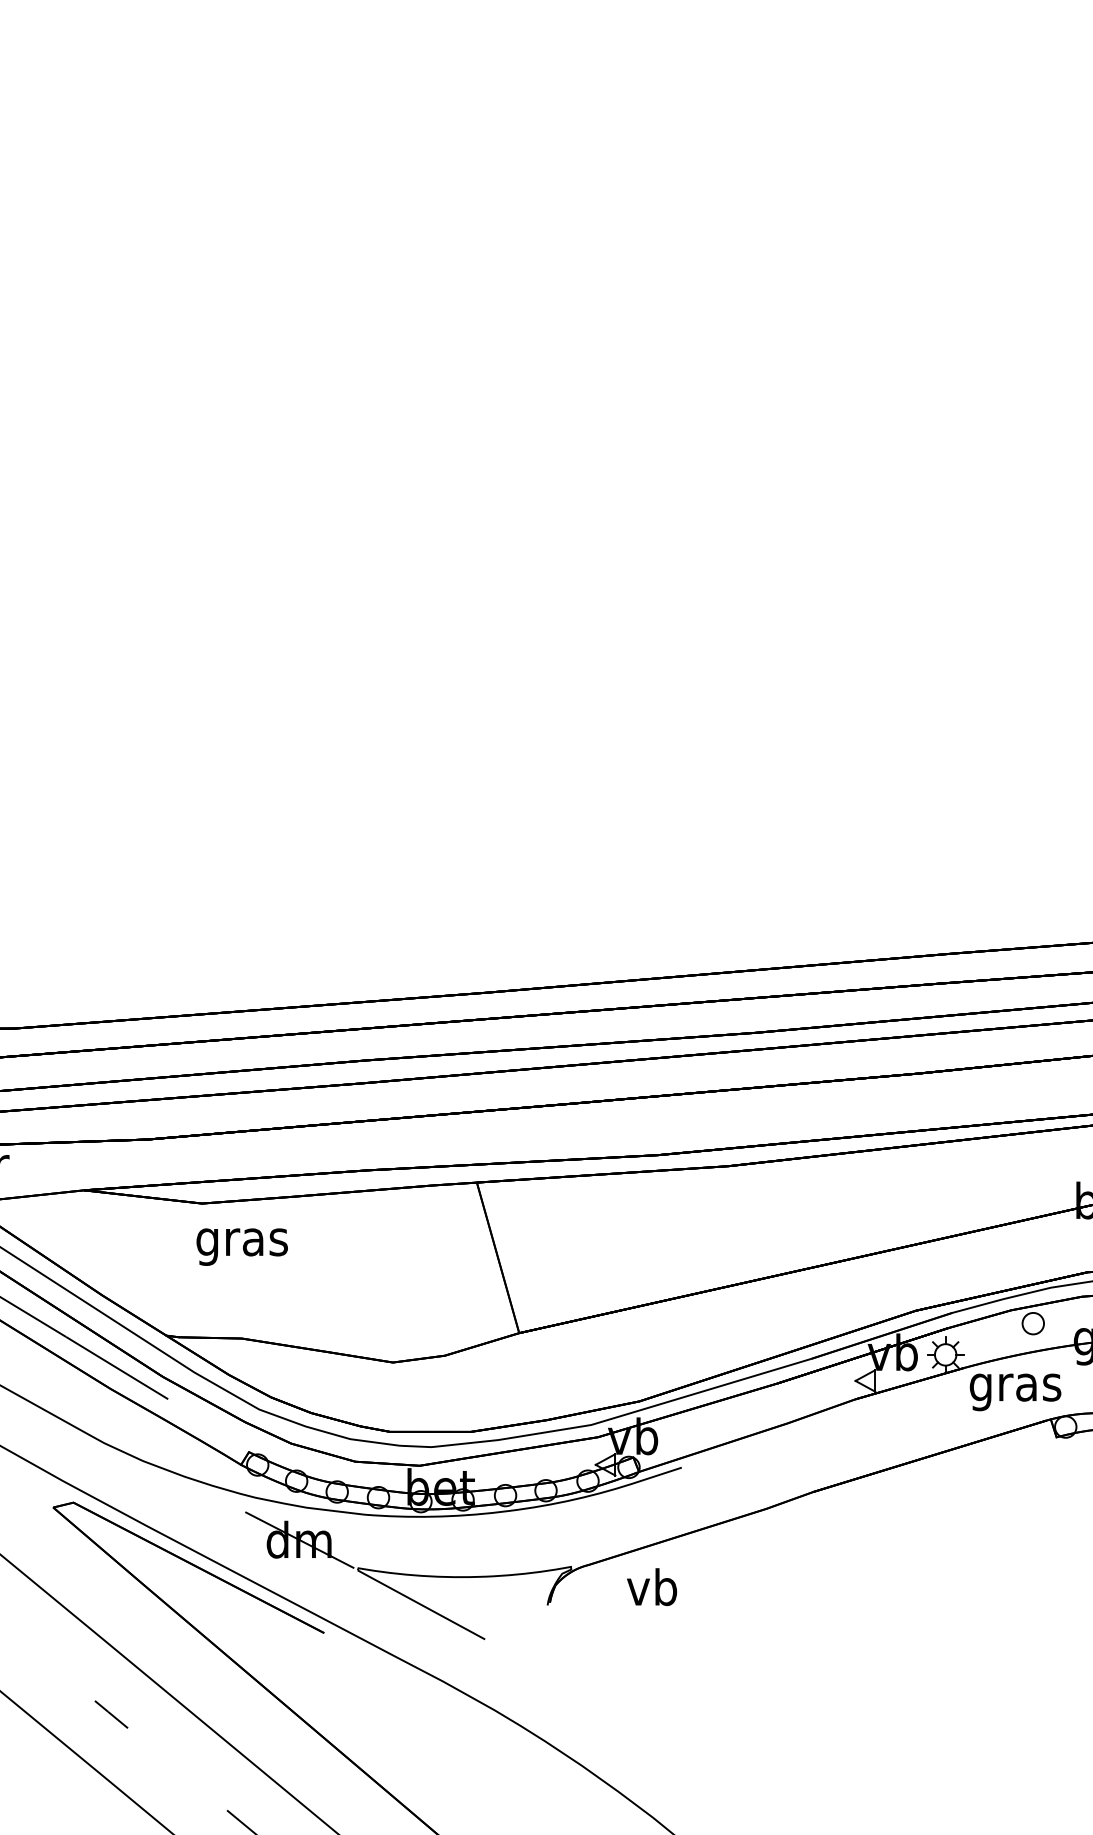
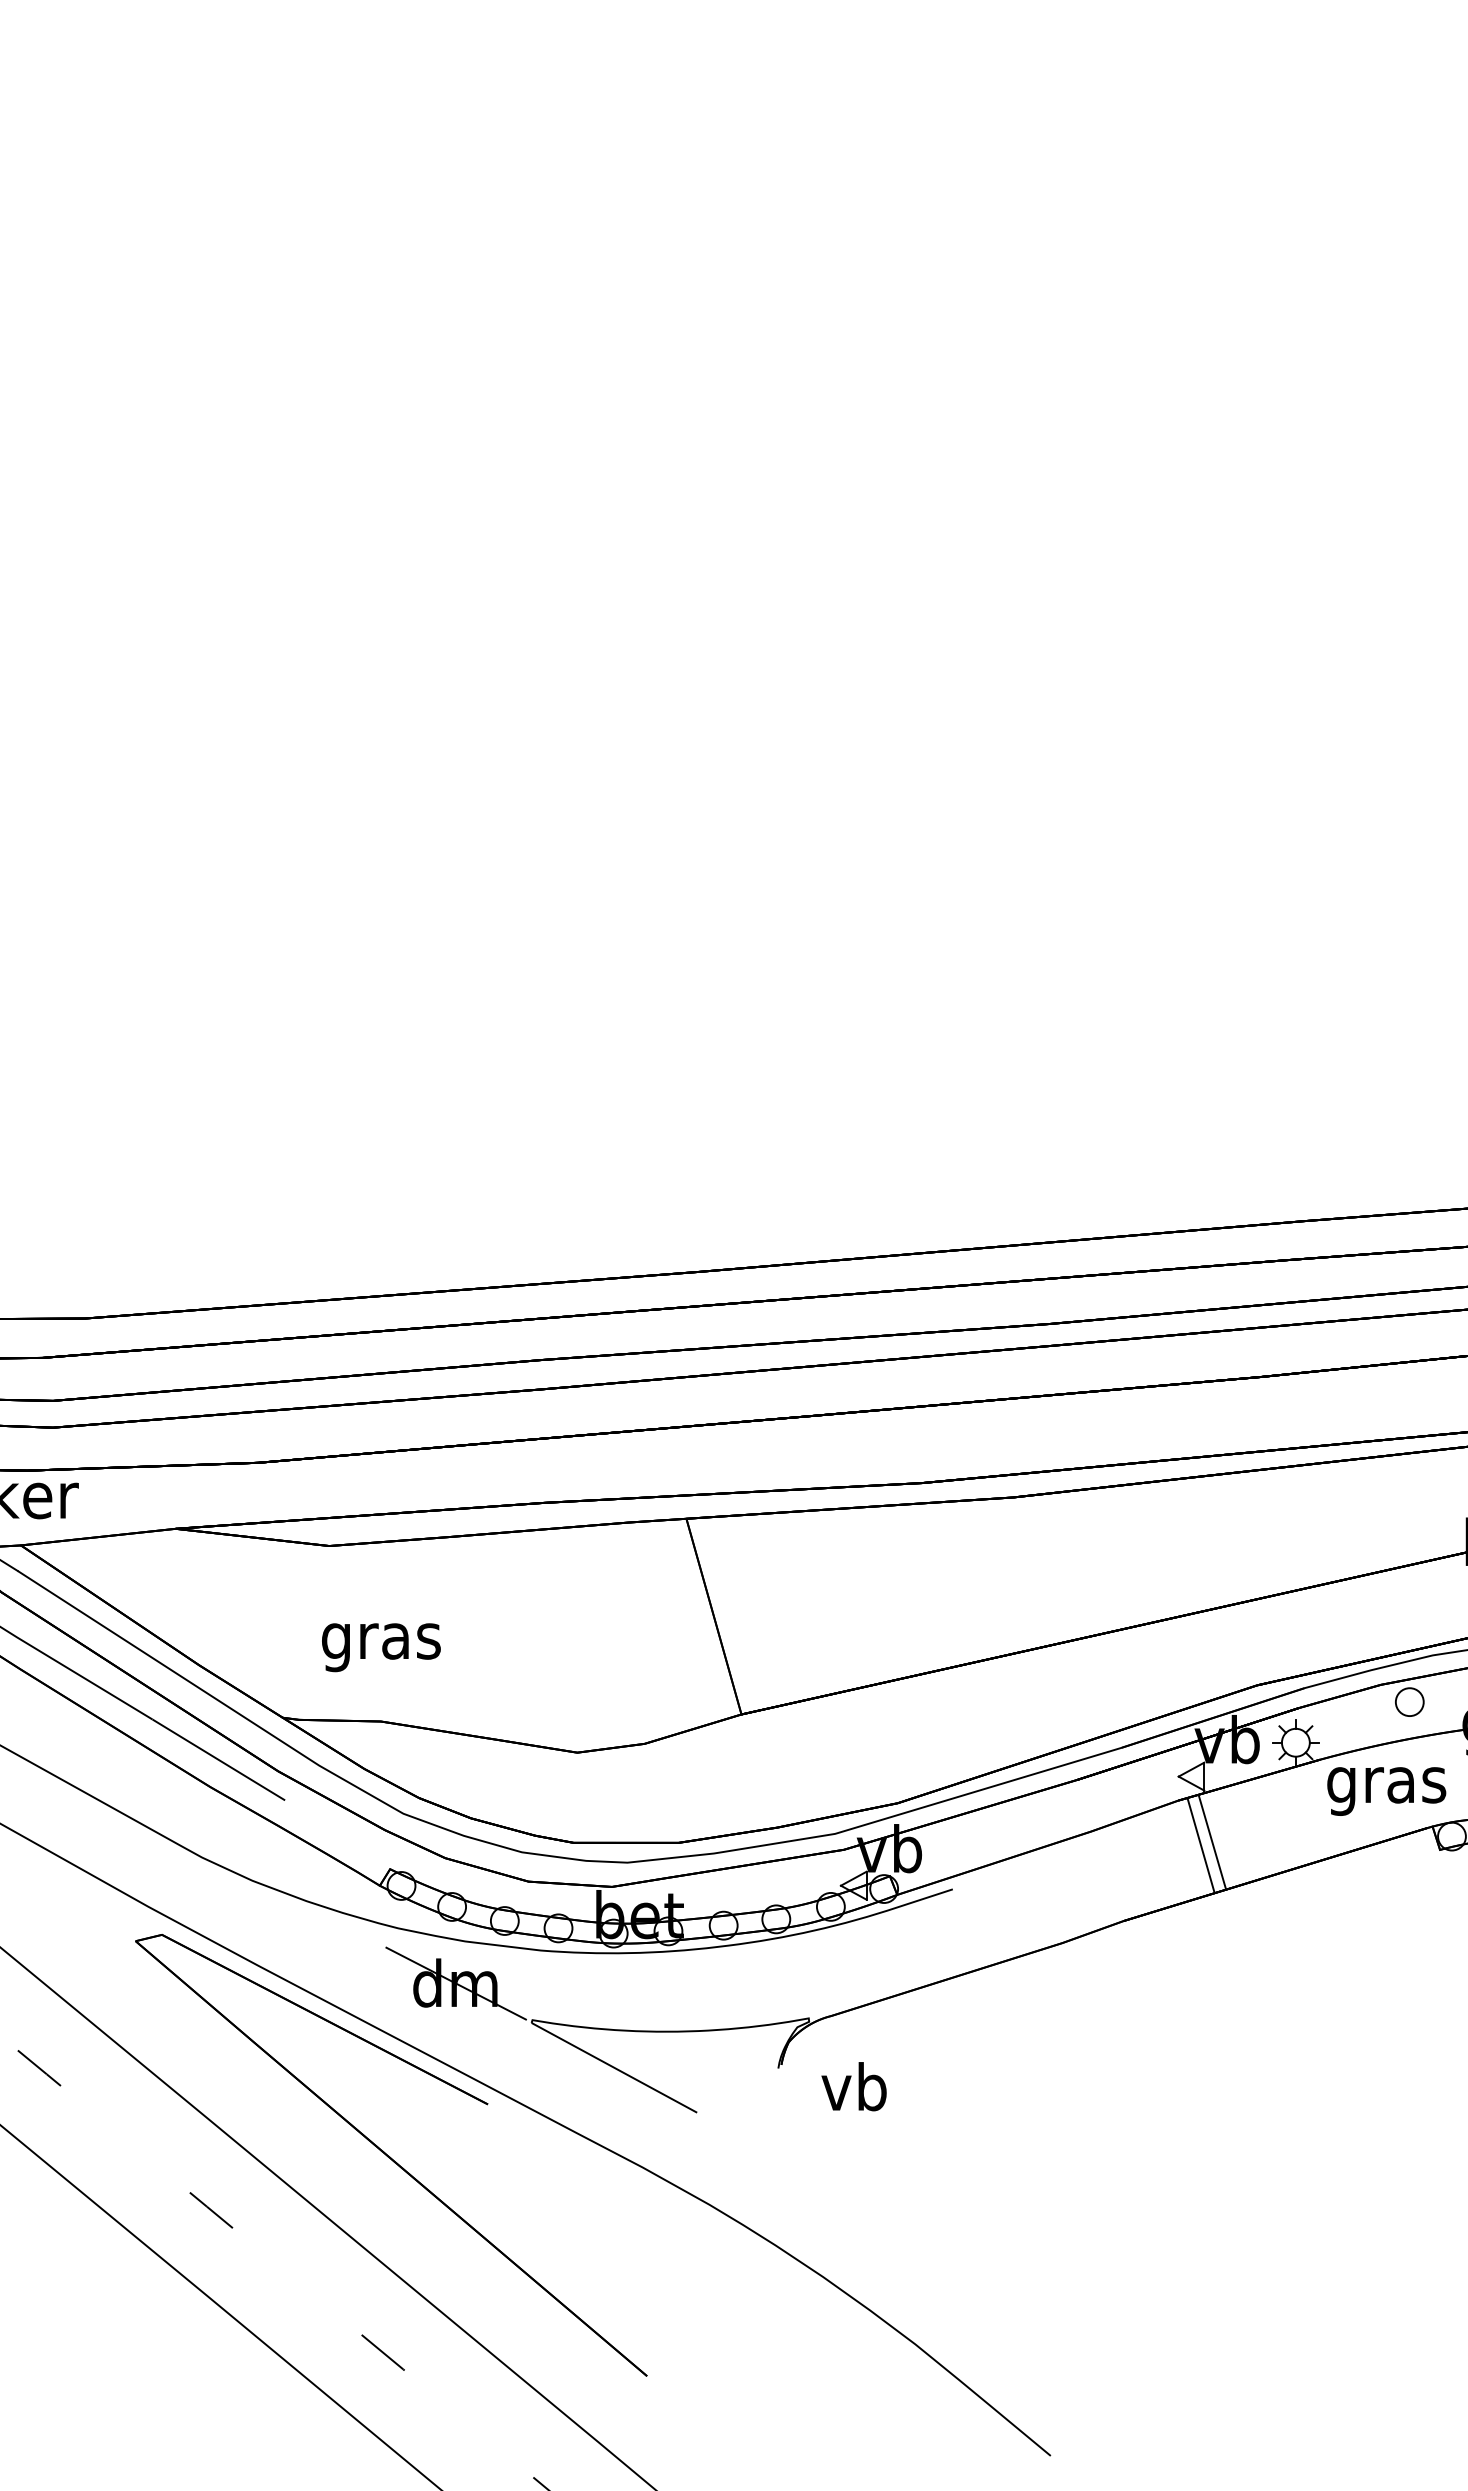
text: (242, 1247) -> (381, 1647), moved
line: (881, 1431) -> (1212, 1842), added
line: (872, 1433) -> (1200, 1845), added
text: (651, 1586) -> (853, 2086), moved

